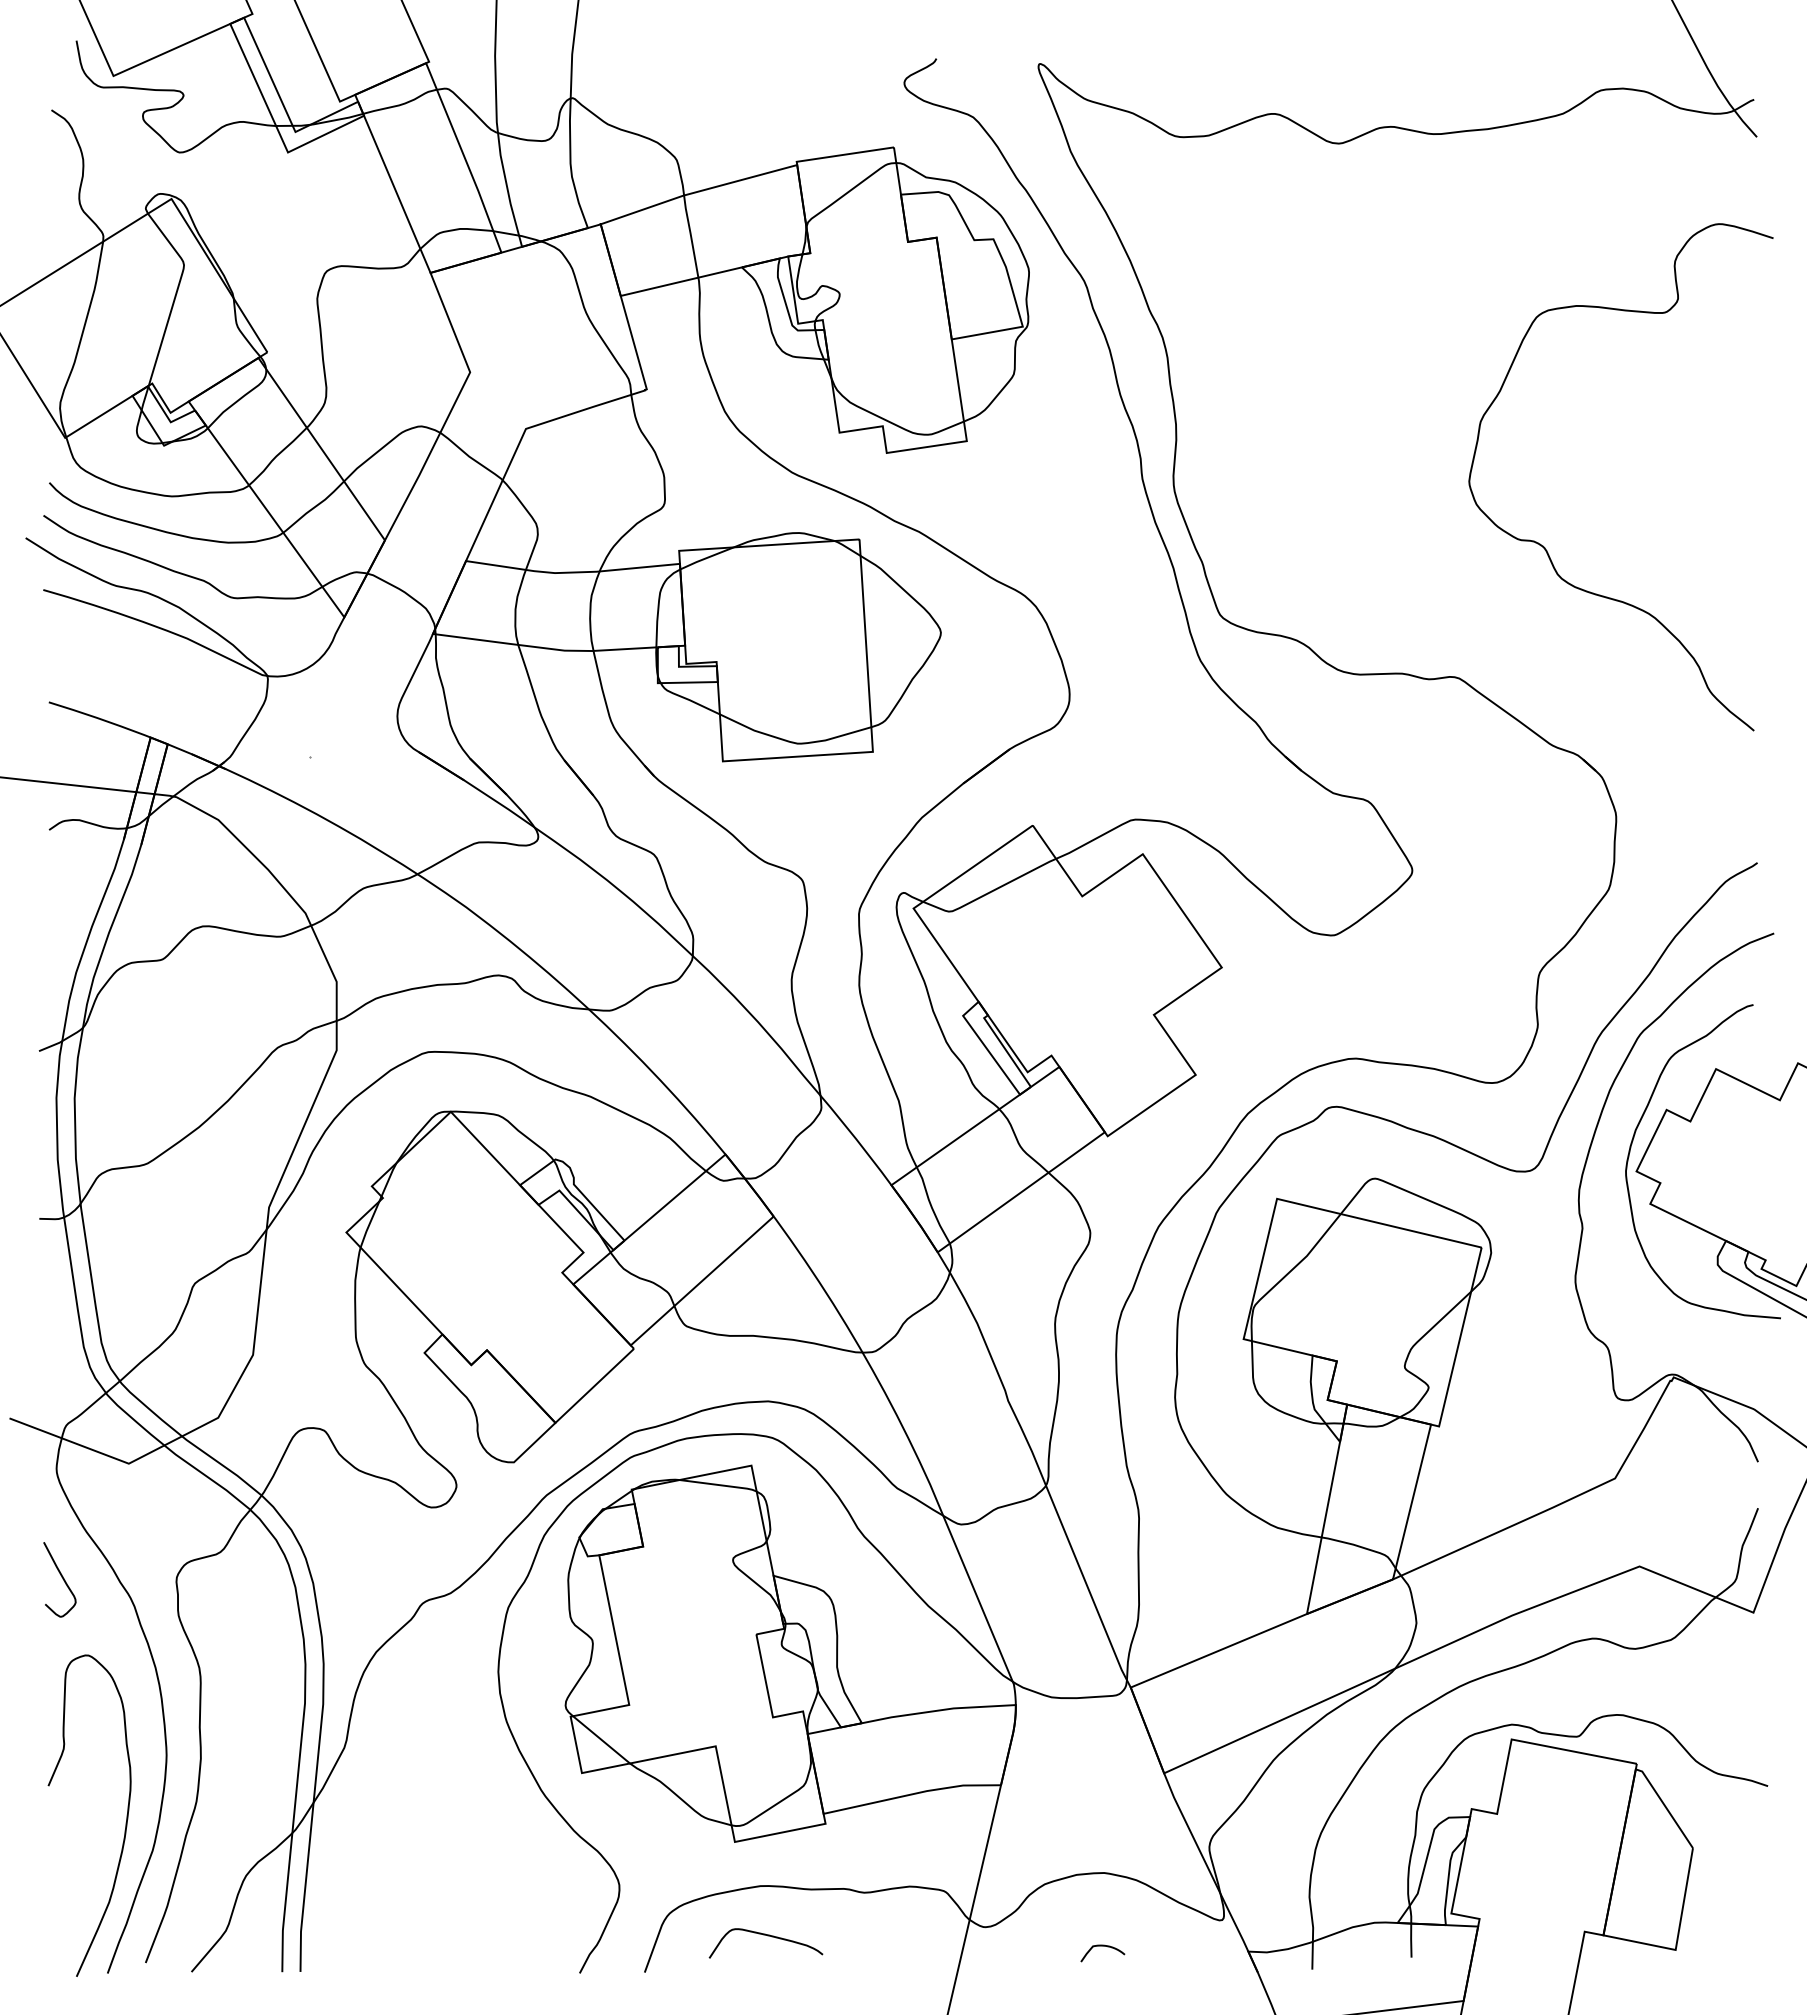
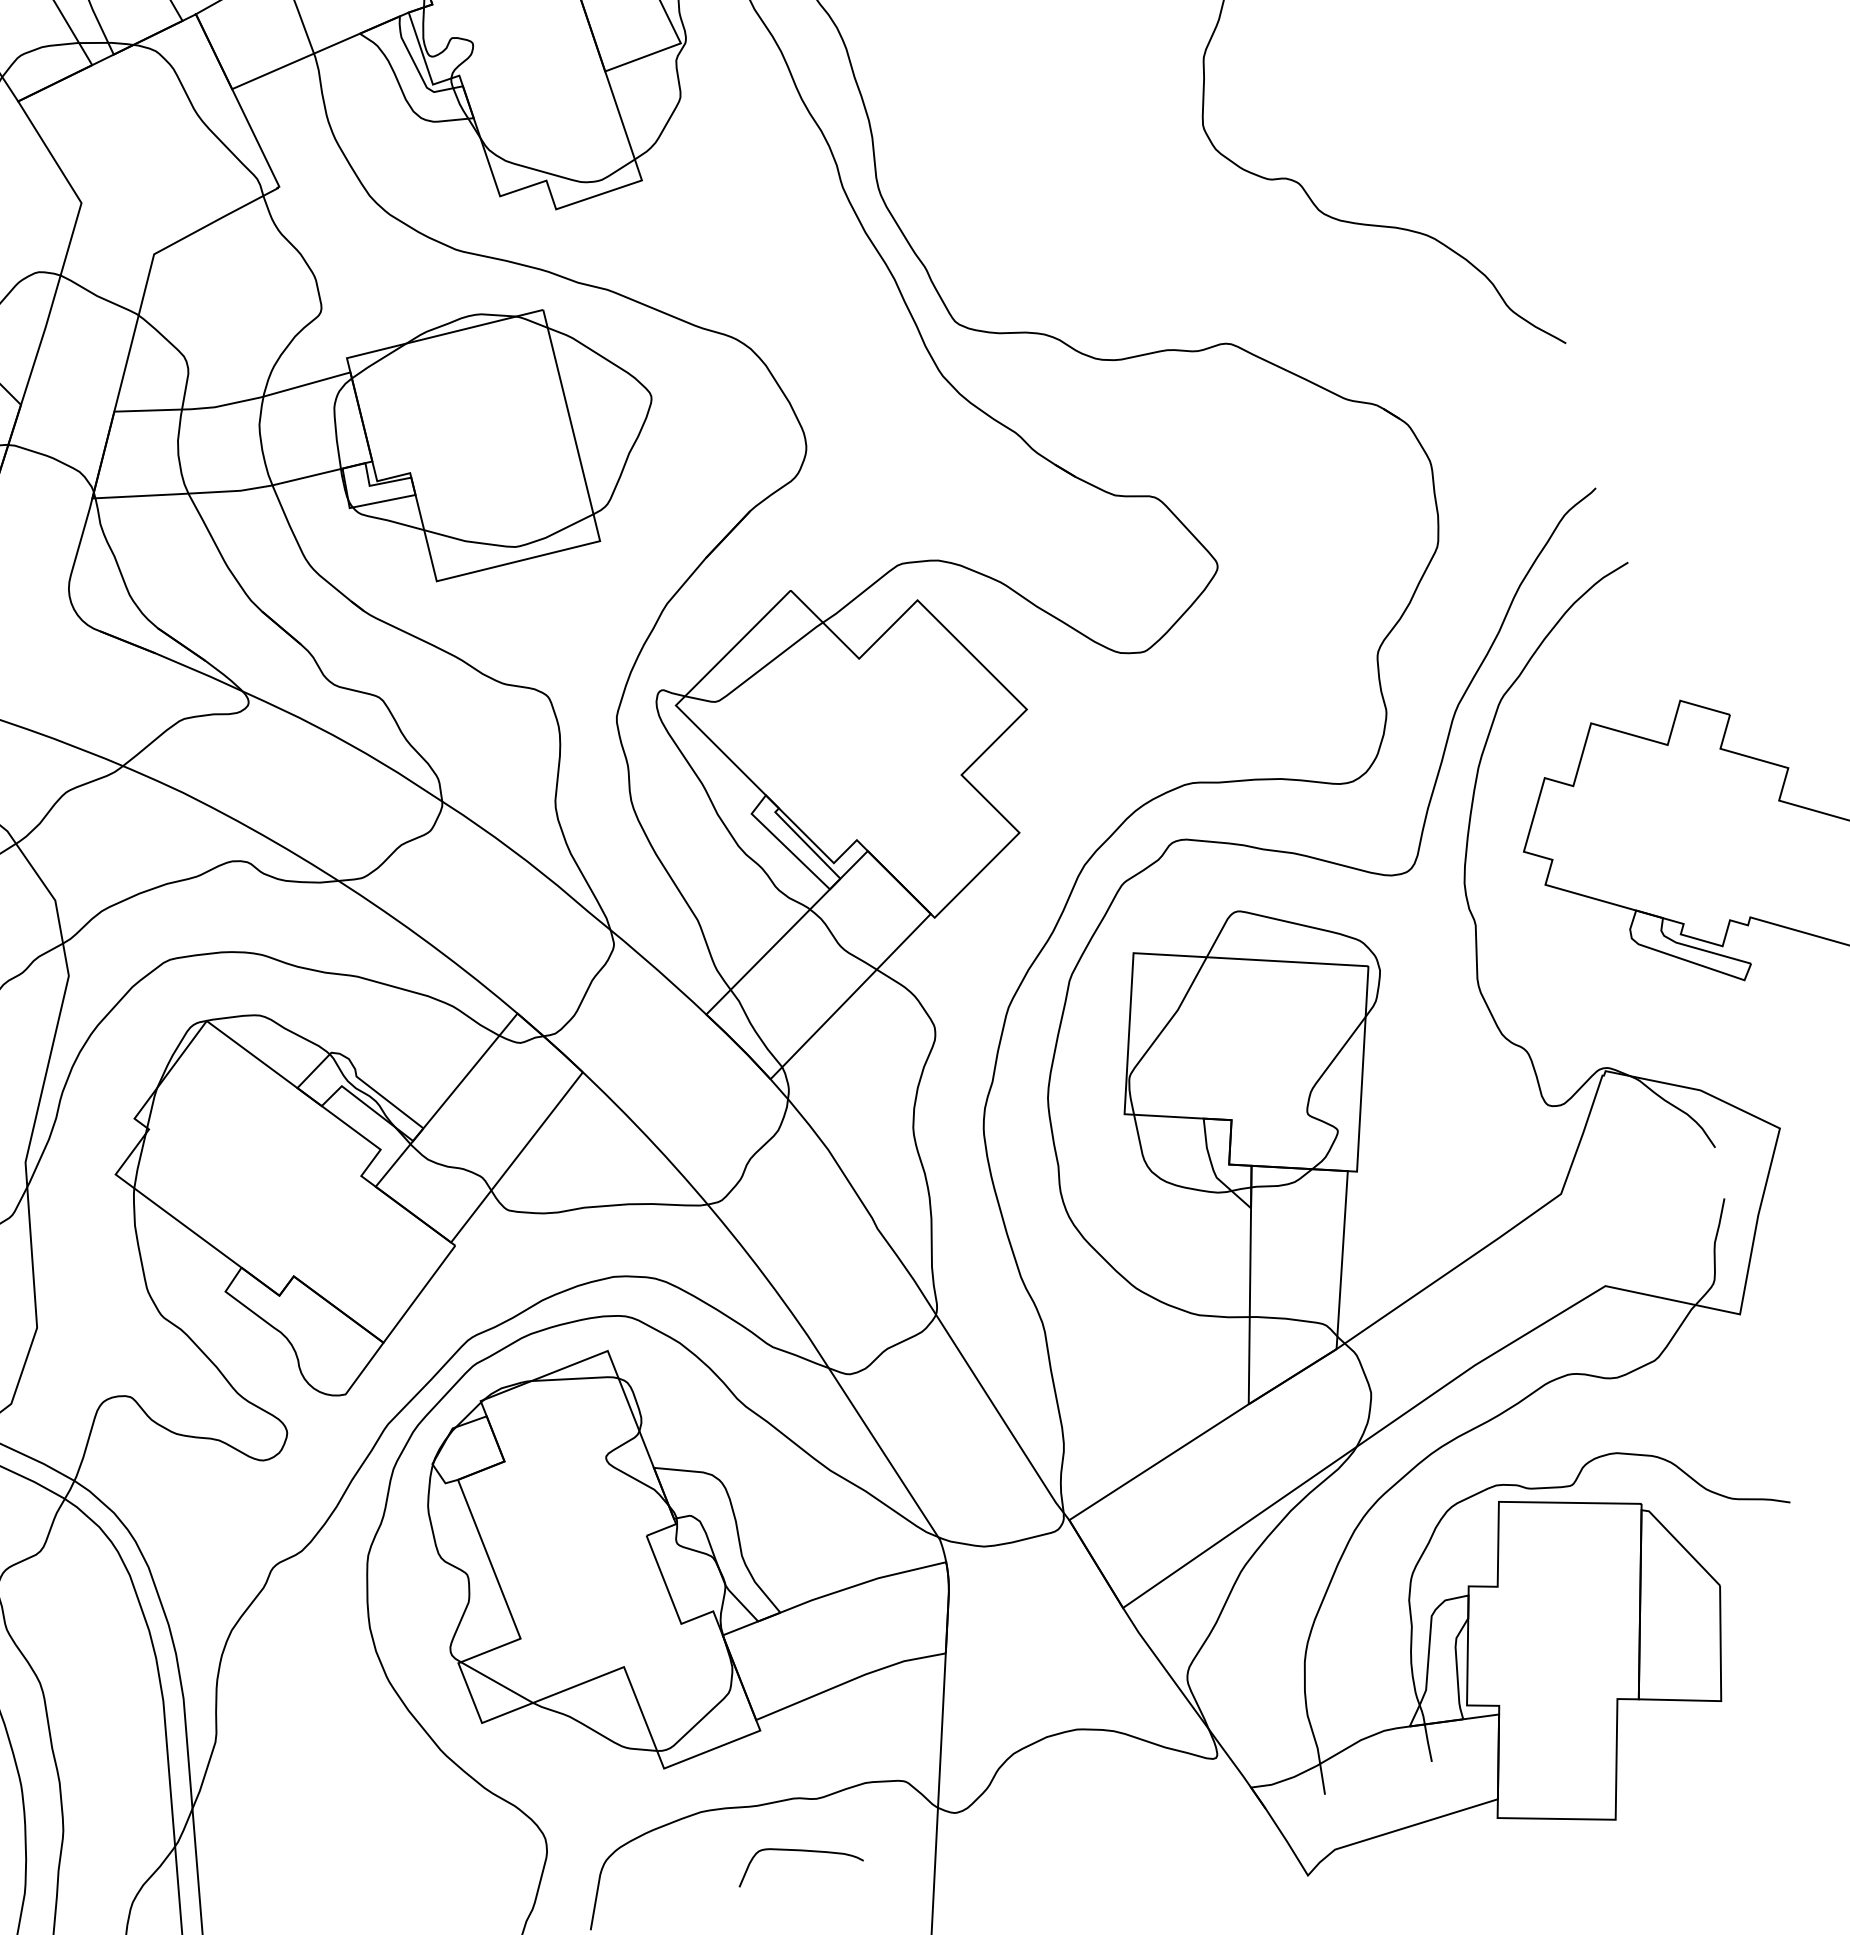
curve: (1633, 1141) -> (1514, 819), removed
curve: (767, 1936) -> (799, 1851), moved
curve: (1102, 1946) -> (1089, 1810), removed

